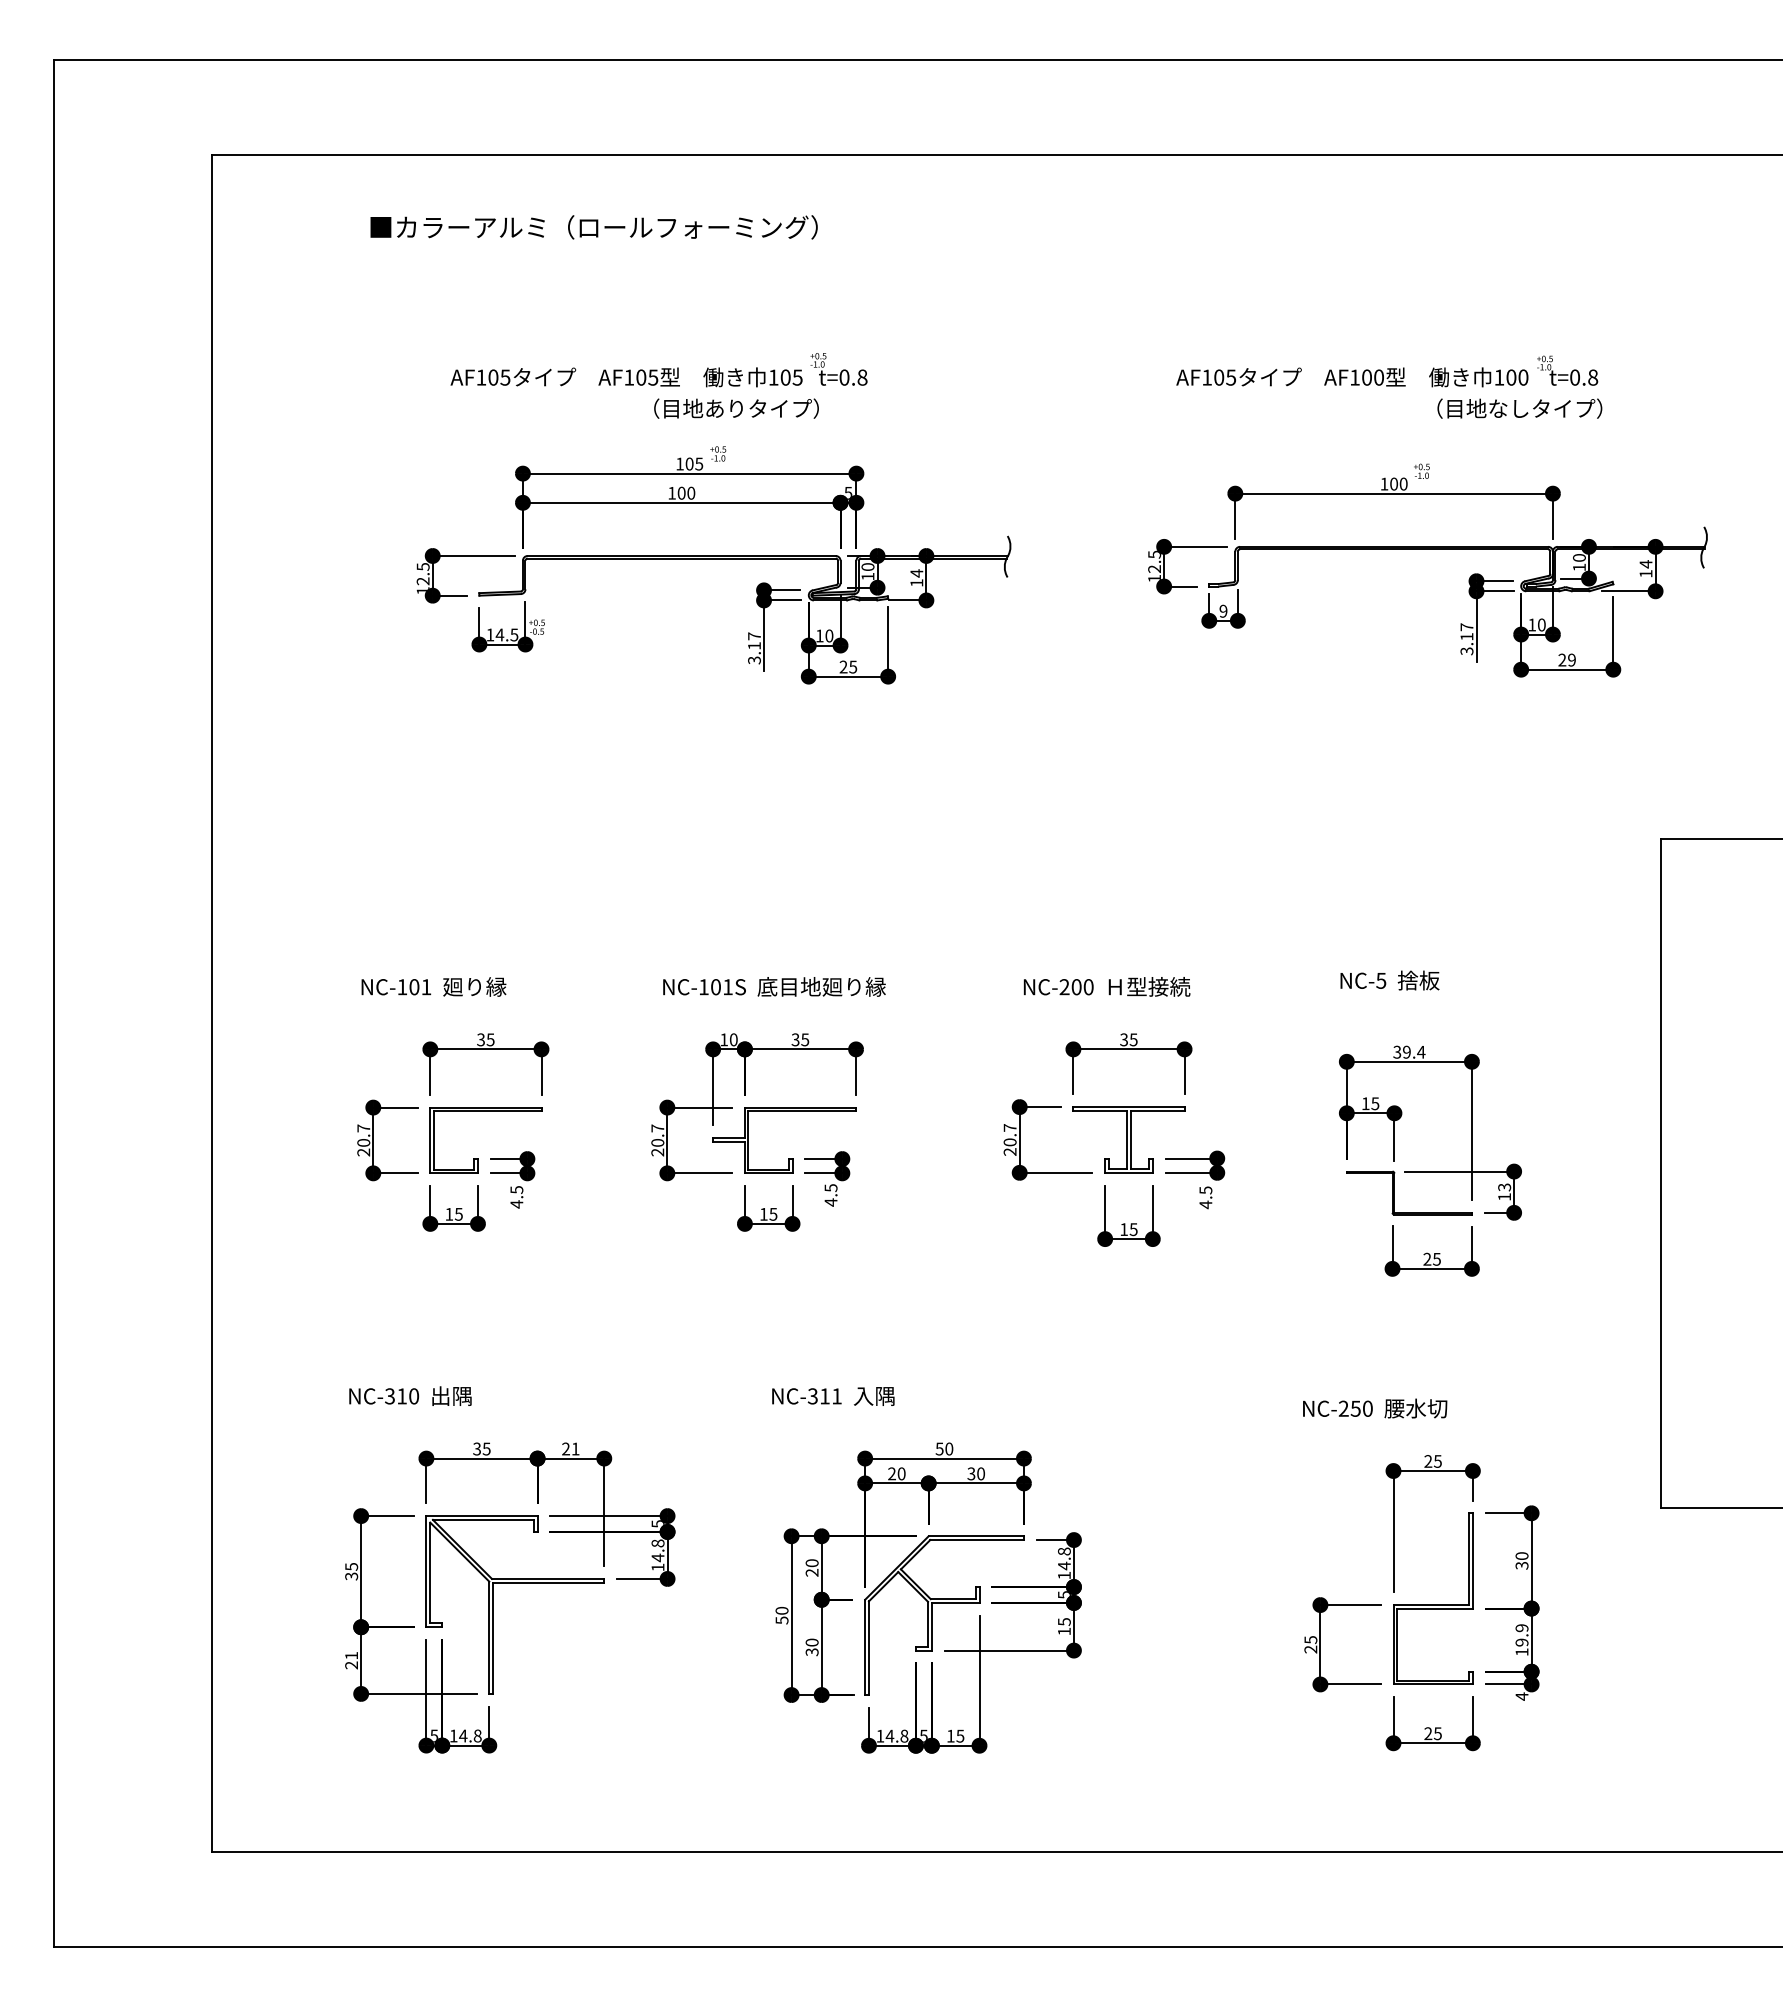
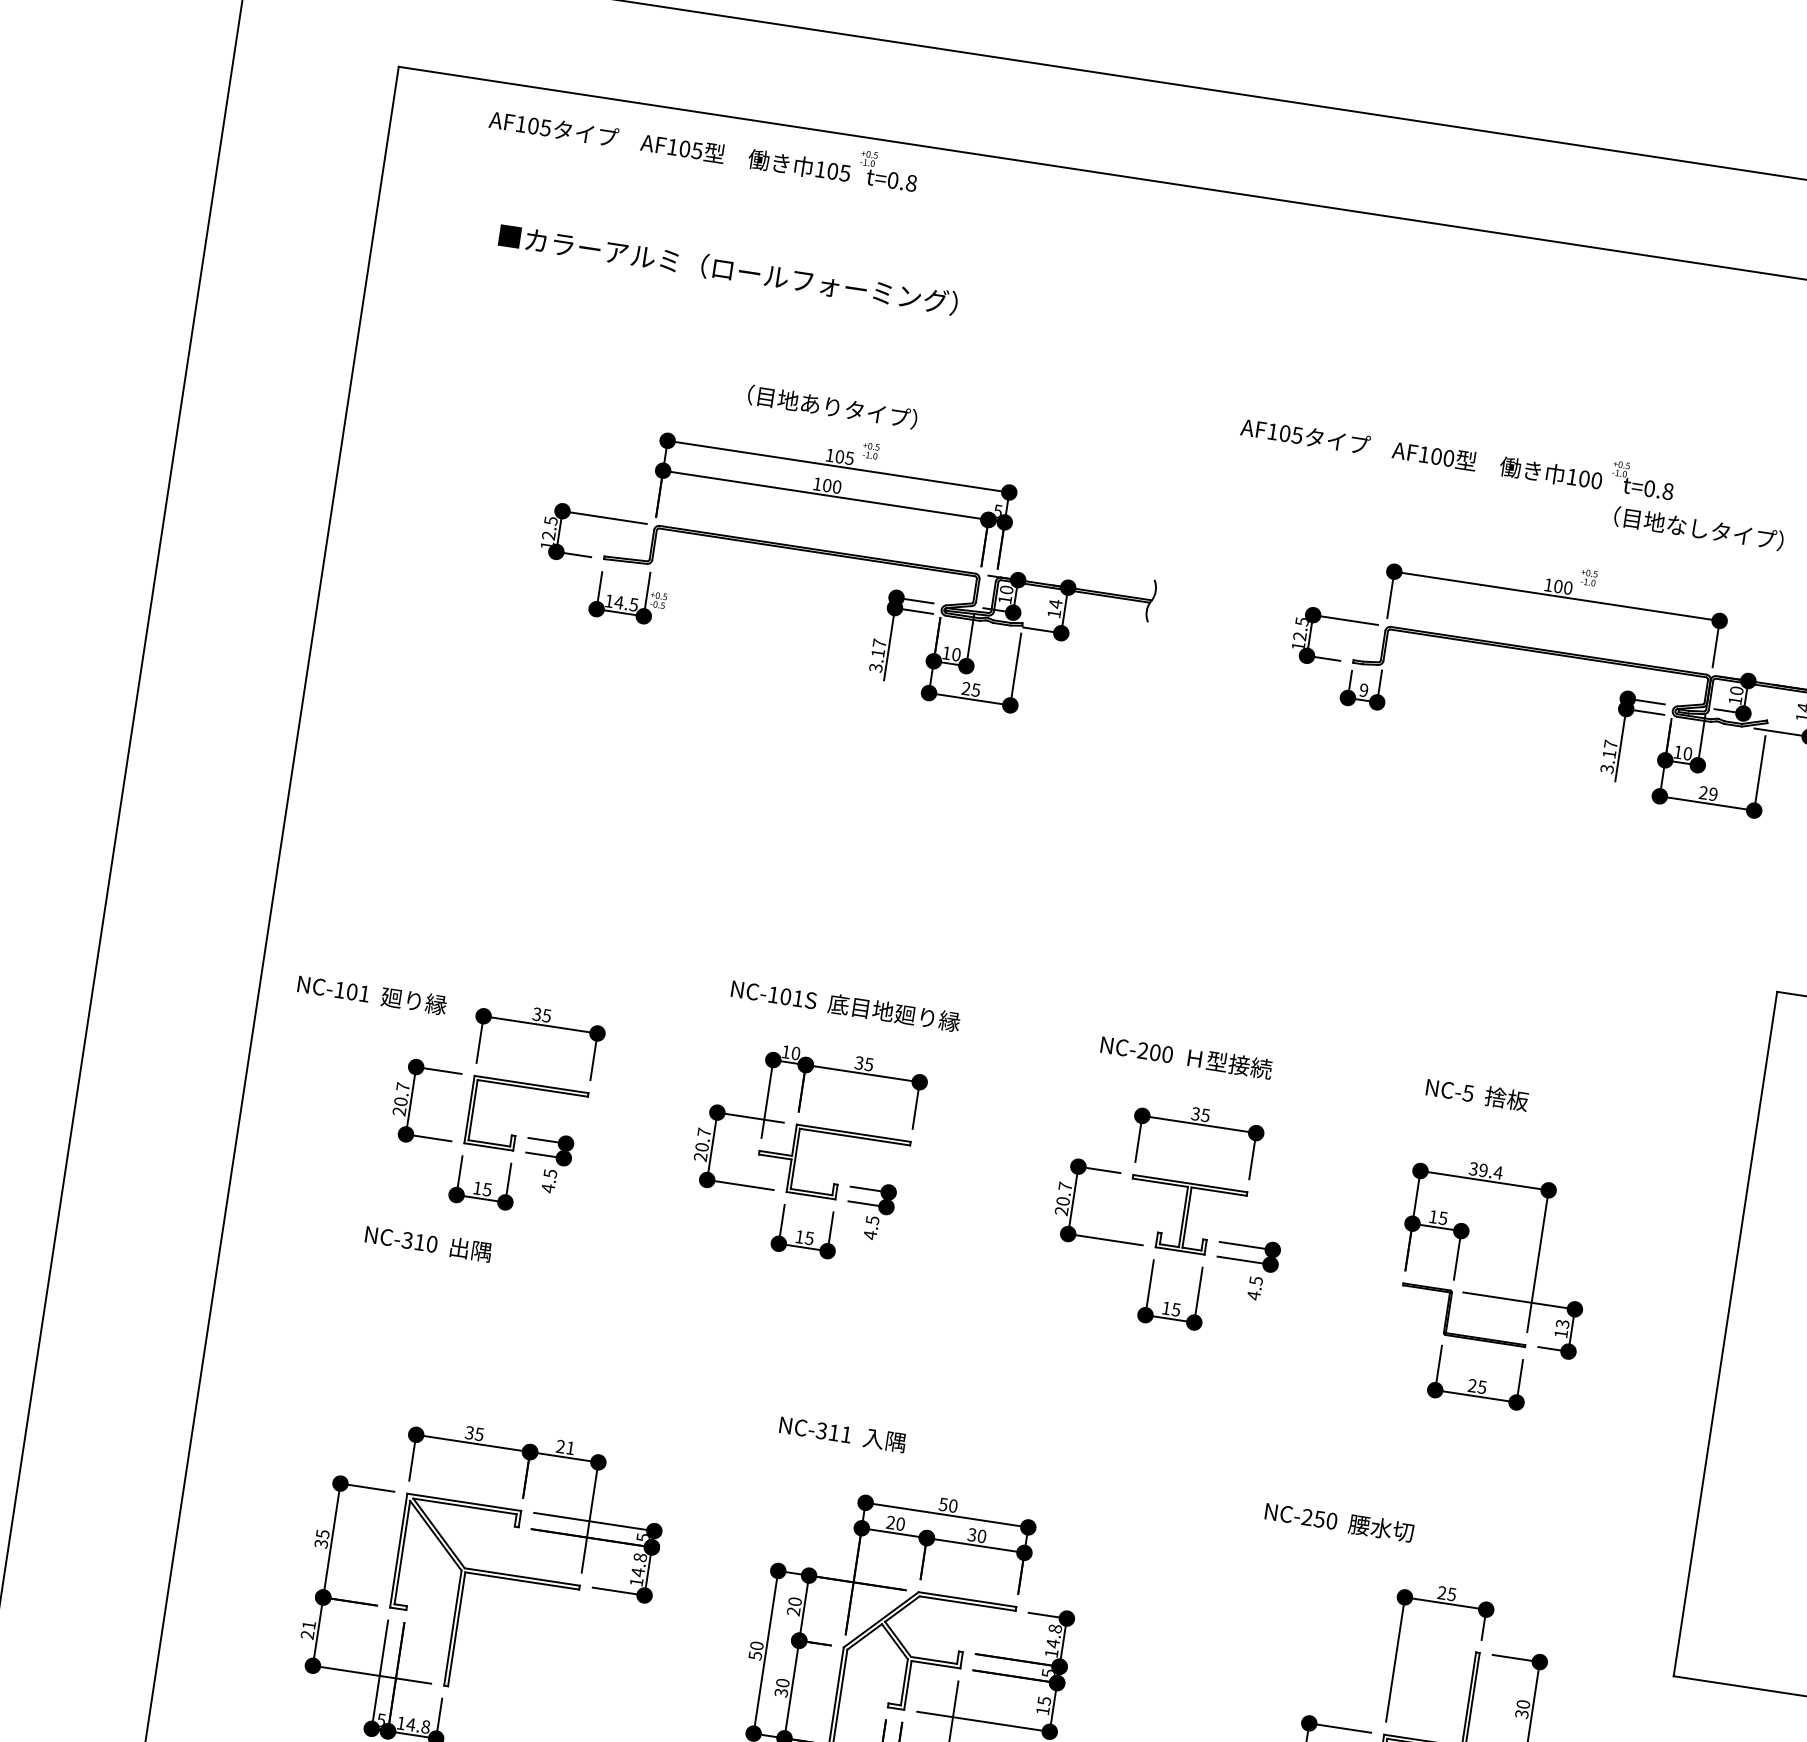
text: (593, 227) -> (727, 269), moved
text: (658, 370) -> (703, 144), moved
text: (1387, 371) -> (1458, 453), moved
text: (736, 408) -> (832, 406), moved
text: (433, 986) -> (371, 994), moved
text: (410, 1395) -> (428, 1242), moved
text: (1375, 1408) -> (1339, 1522), moved

